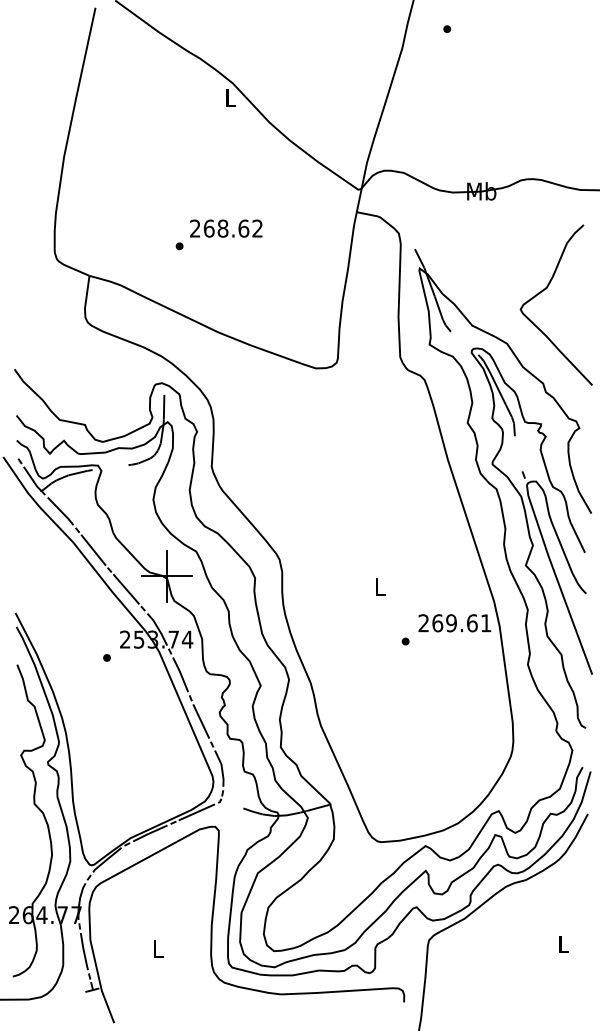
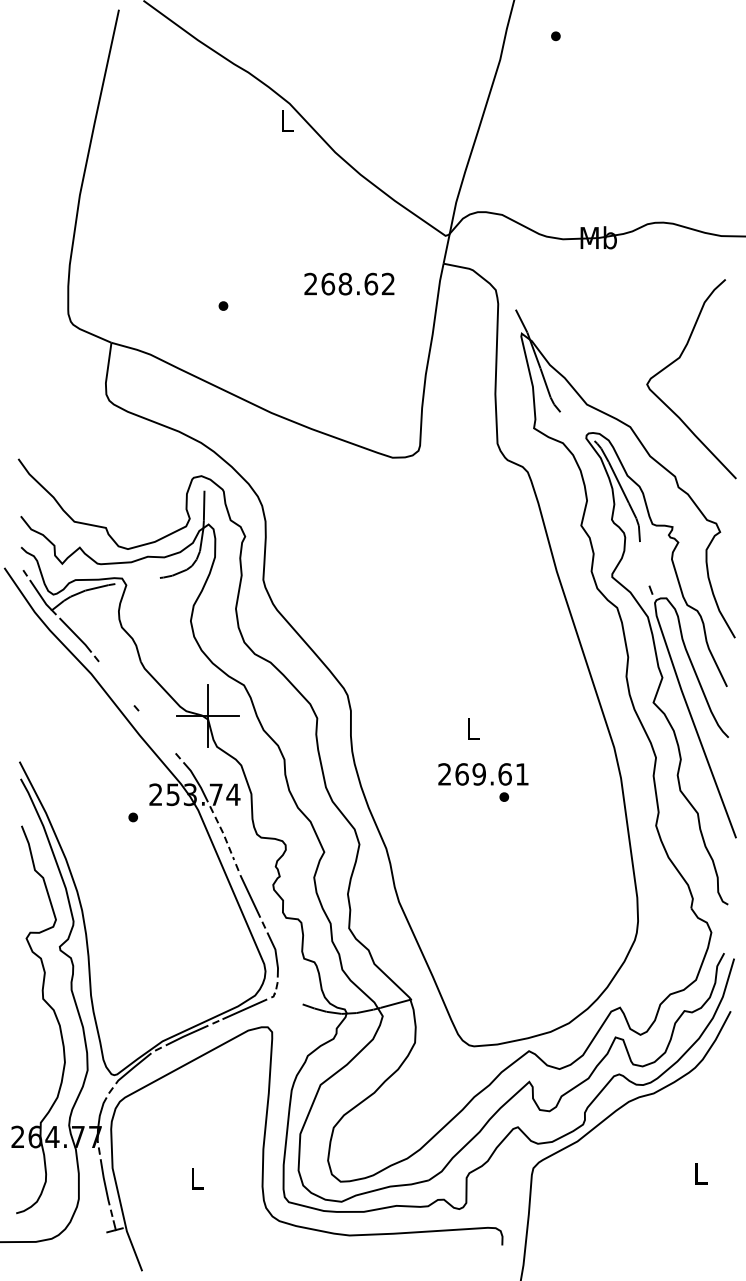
text: (226, 228) -> (349, 283), moved
line: (93, 550) -> (116, 683), removed
line: (125, 588) -> (156, 731), removed
text: (454, 623) -> (483, 774), moved
line: (181, 674) -> (225, 837), solid -> dashed

